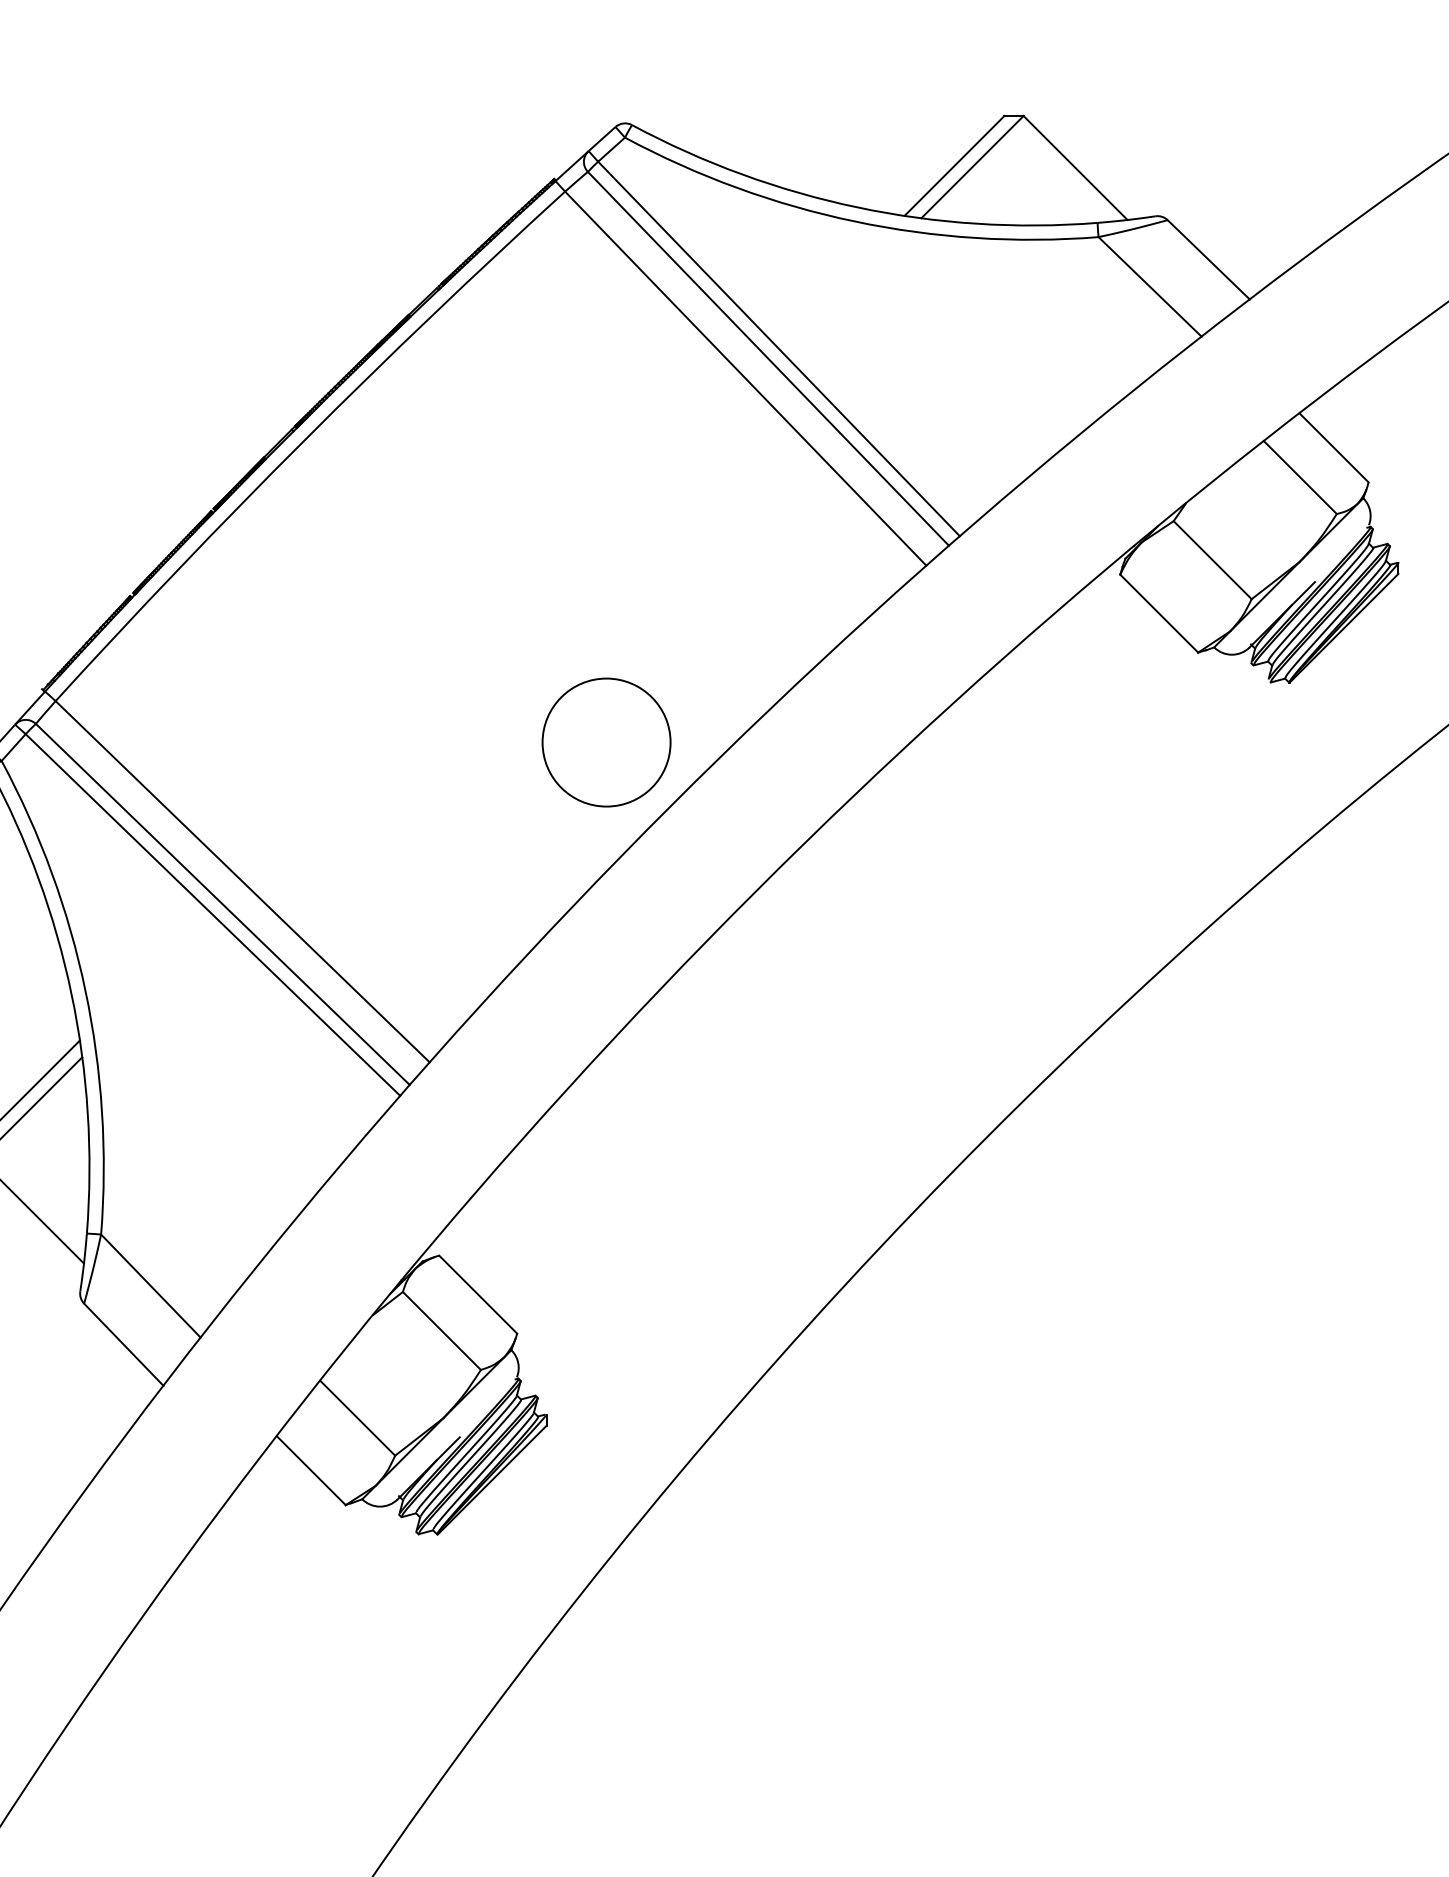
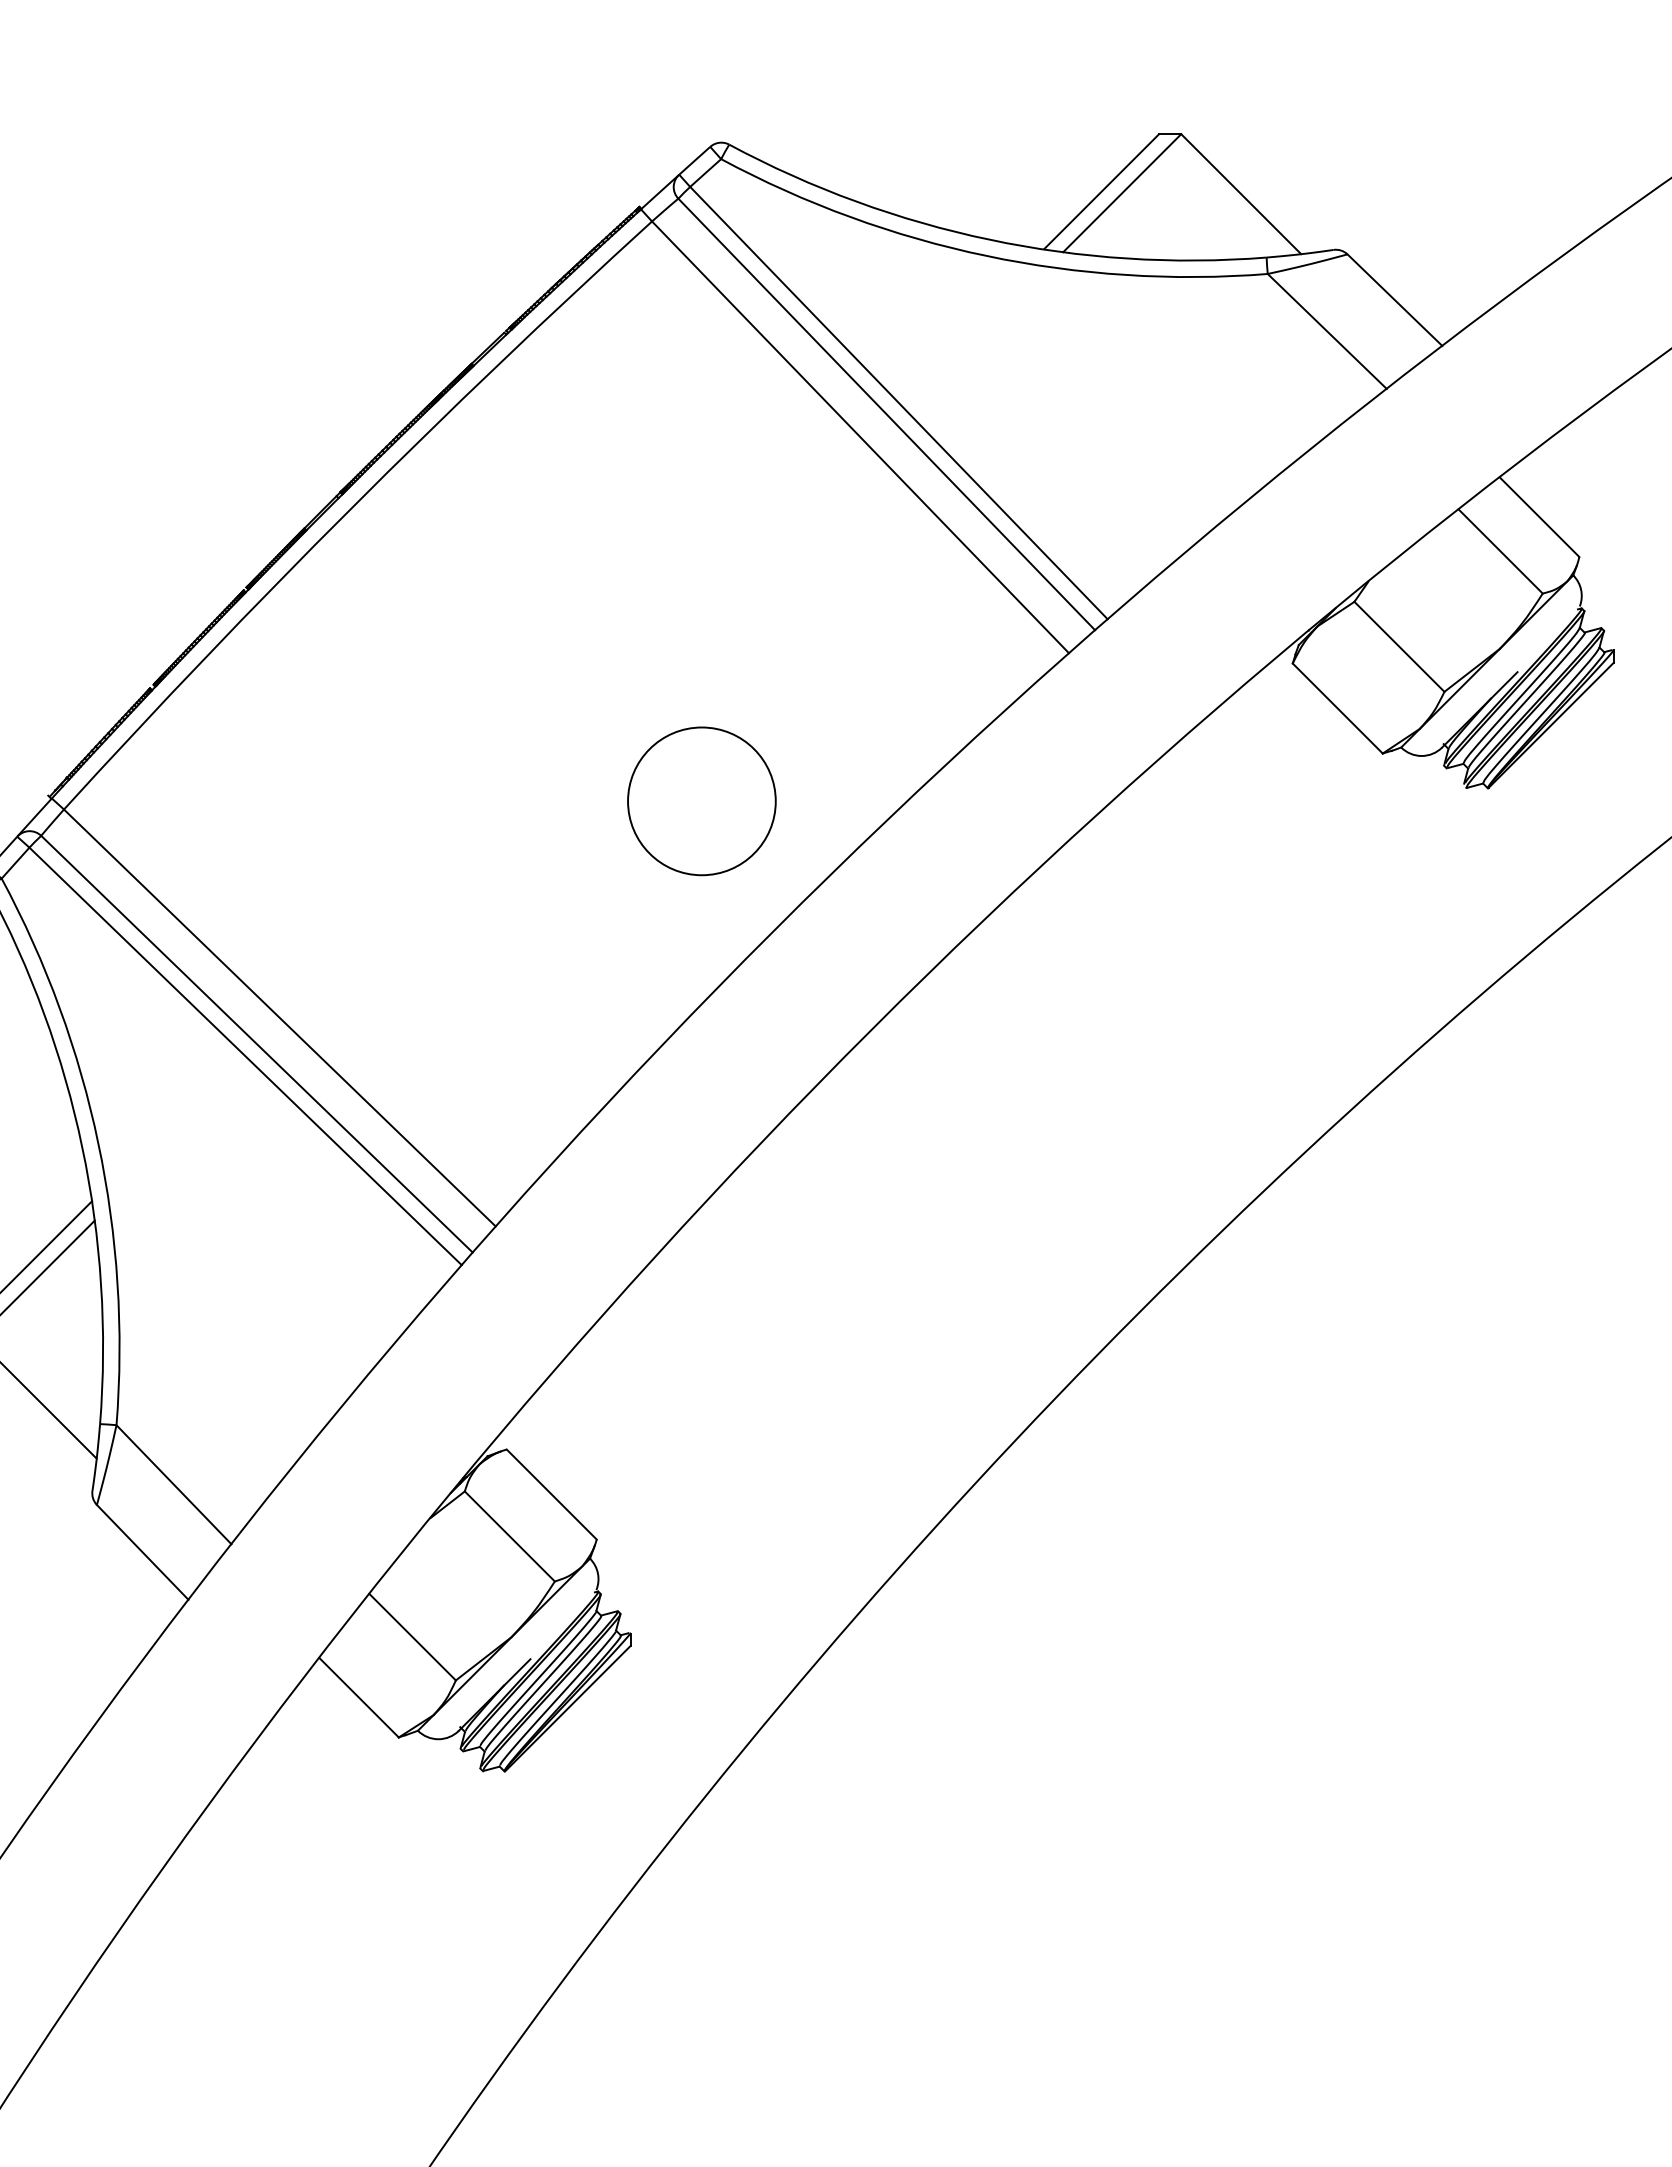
circle: (606, 742) -> (701, 801), moved

